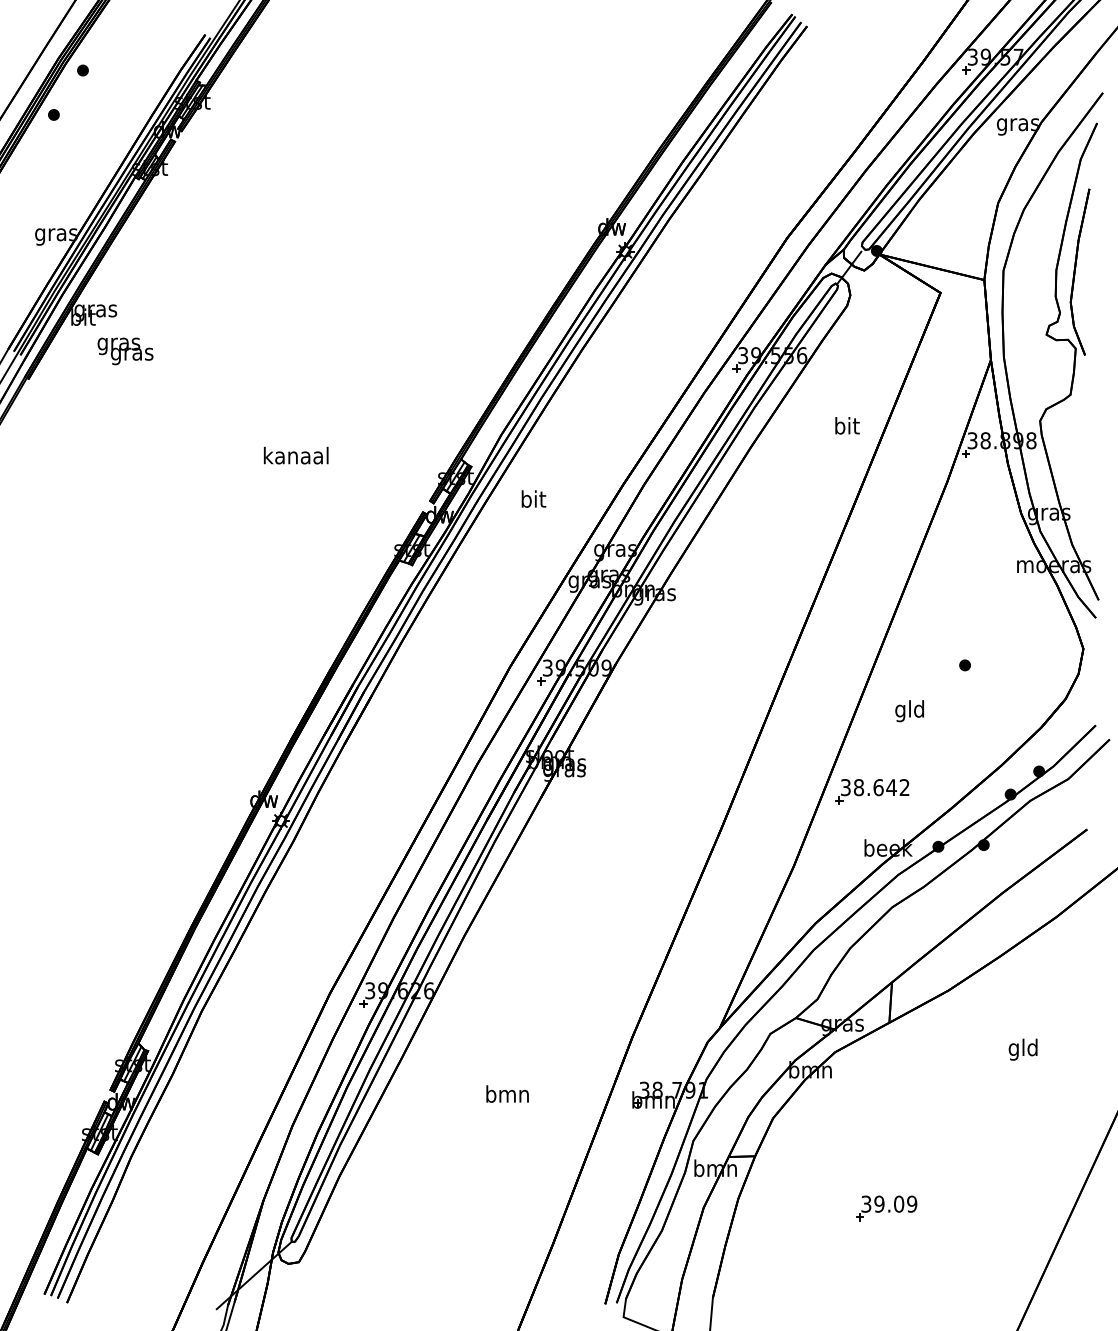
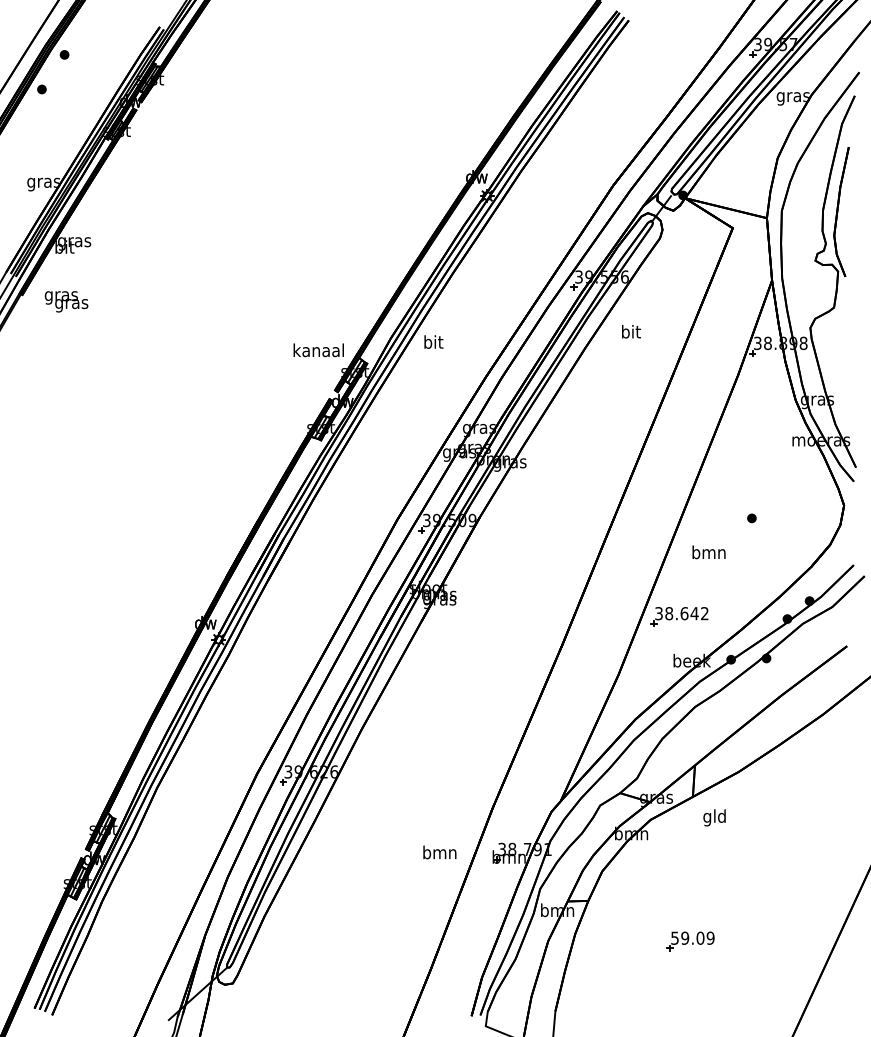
text: (125, 351) -> (66, 301), moved
text: (847, 425) -> (631, 331), moved
text: (296, 455) -> (319, 350), moved
text: (533, 498) -> (433, 341), moved
text: (909, 711) -> (708, 554), gld -> bmn
text: (1022, 1049) -> (714, 817), moved
text: (507, 1093) -> (439, 851), moved
text: (866, 1203) -> (675, 937), 39.09 -> 59.09

